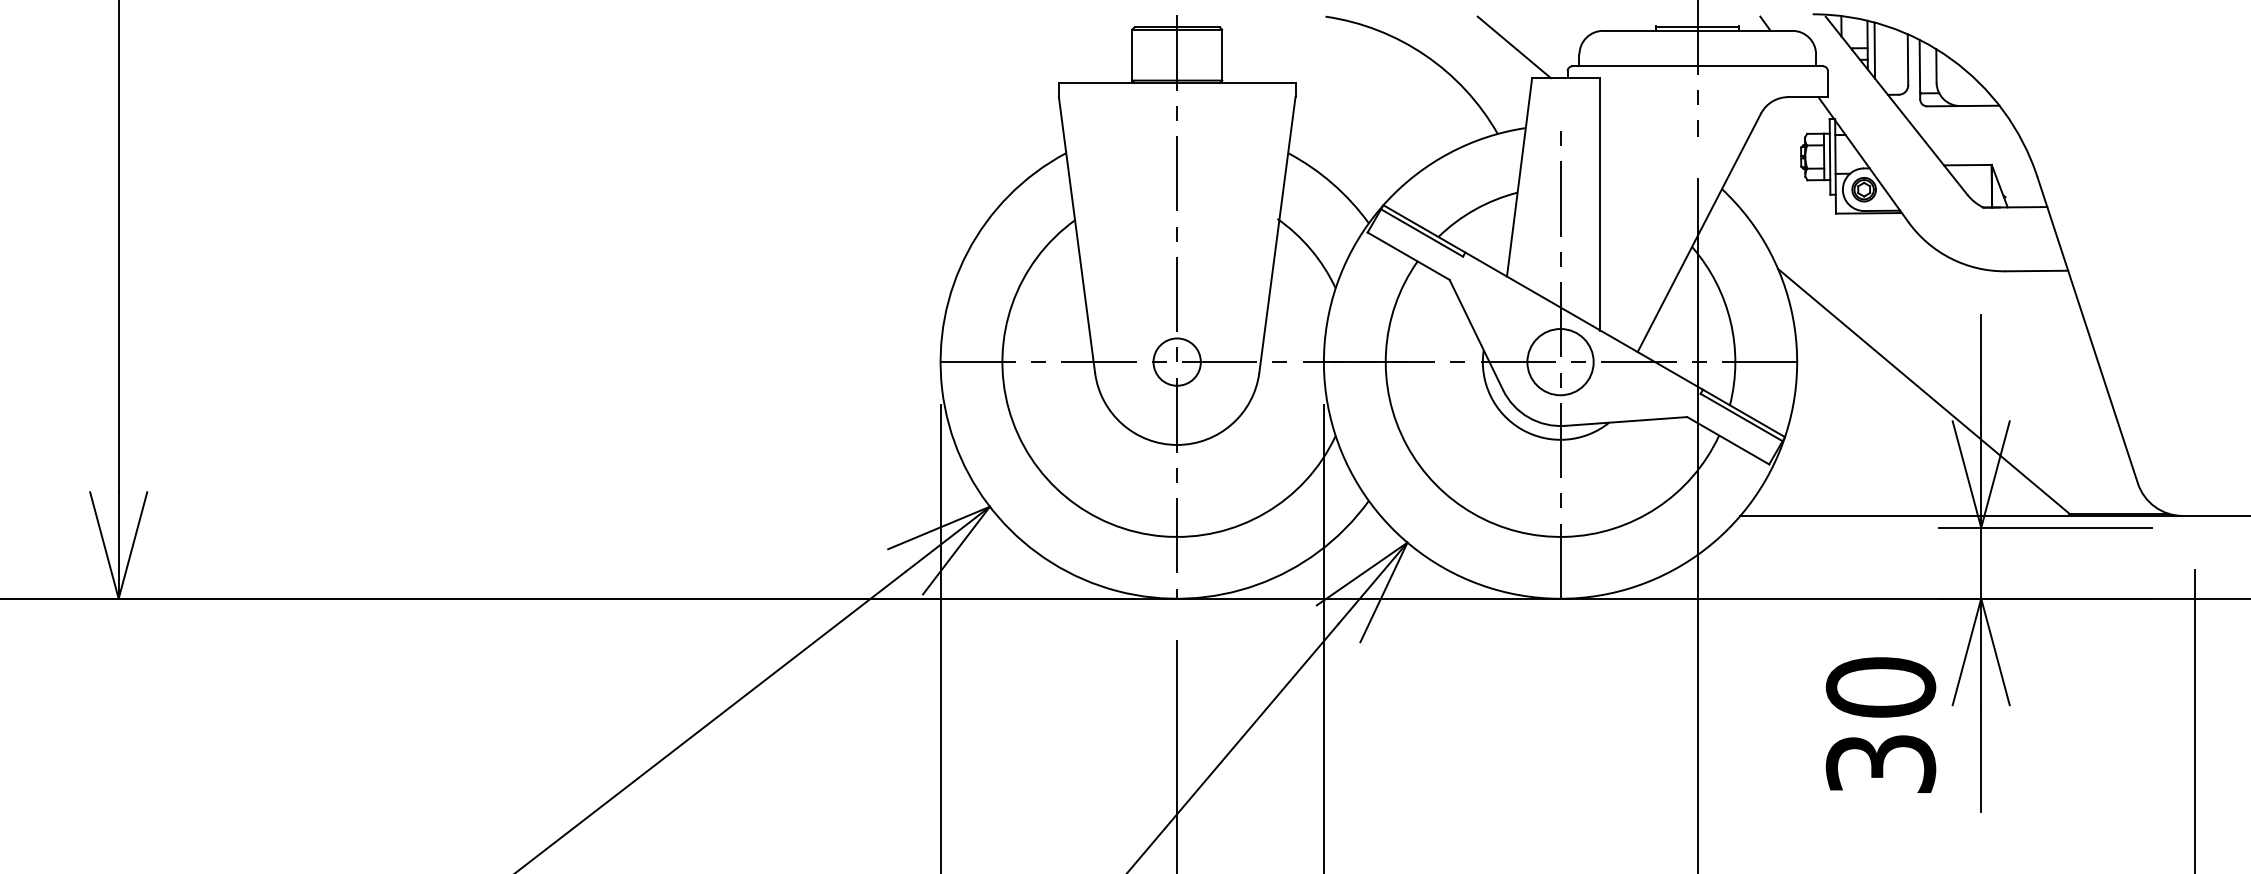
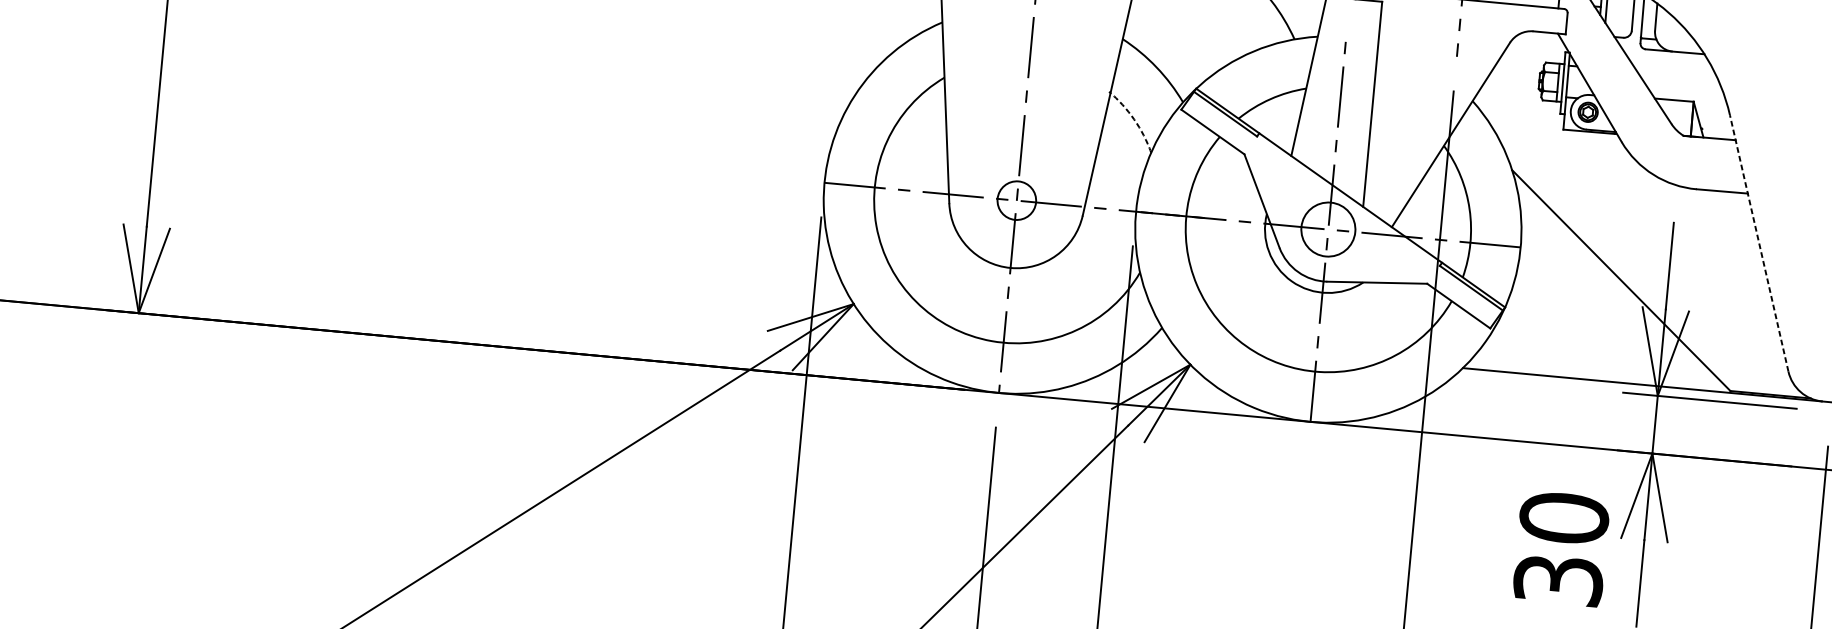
arc: (1311, 249) -> (1134, 119), solid -> dashed
line: (2087, 329) -> (1759, 242), solid -> dashed

